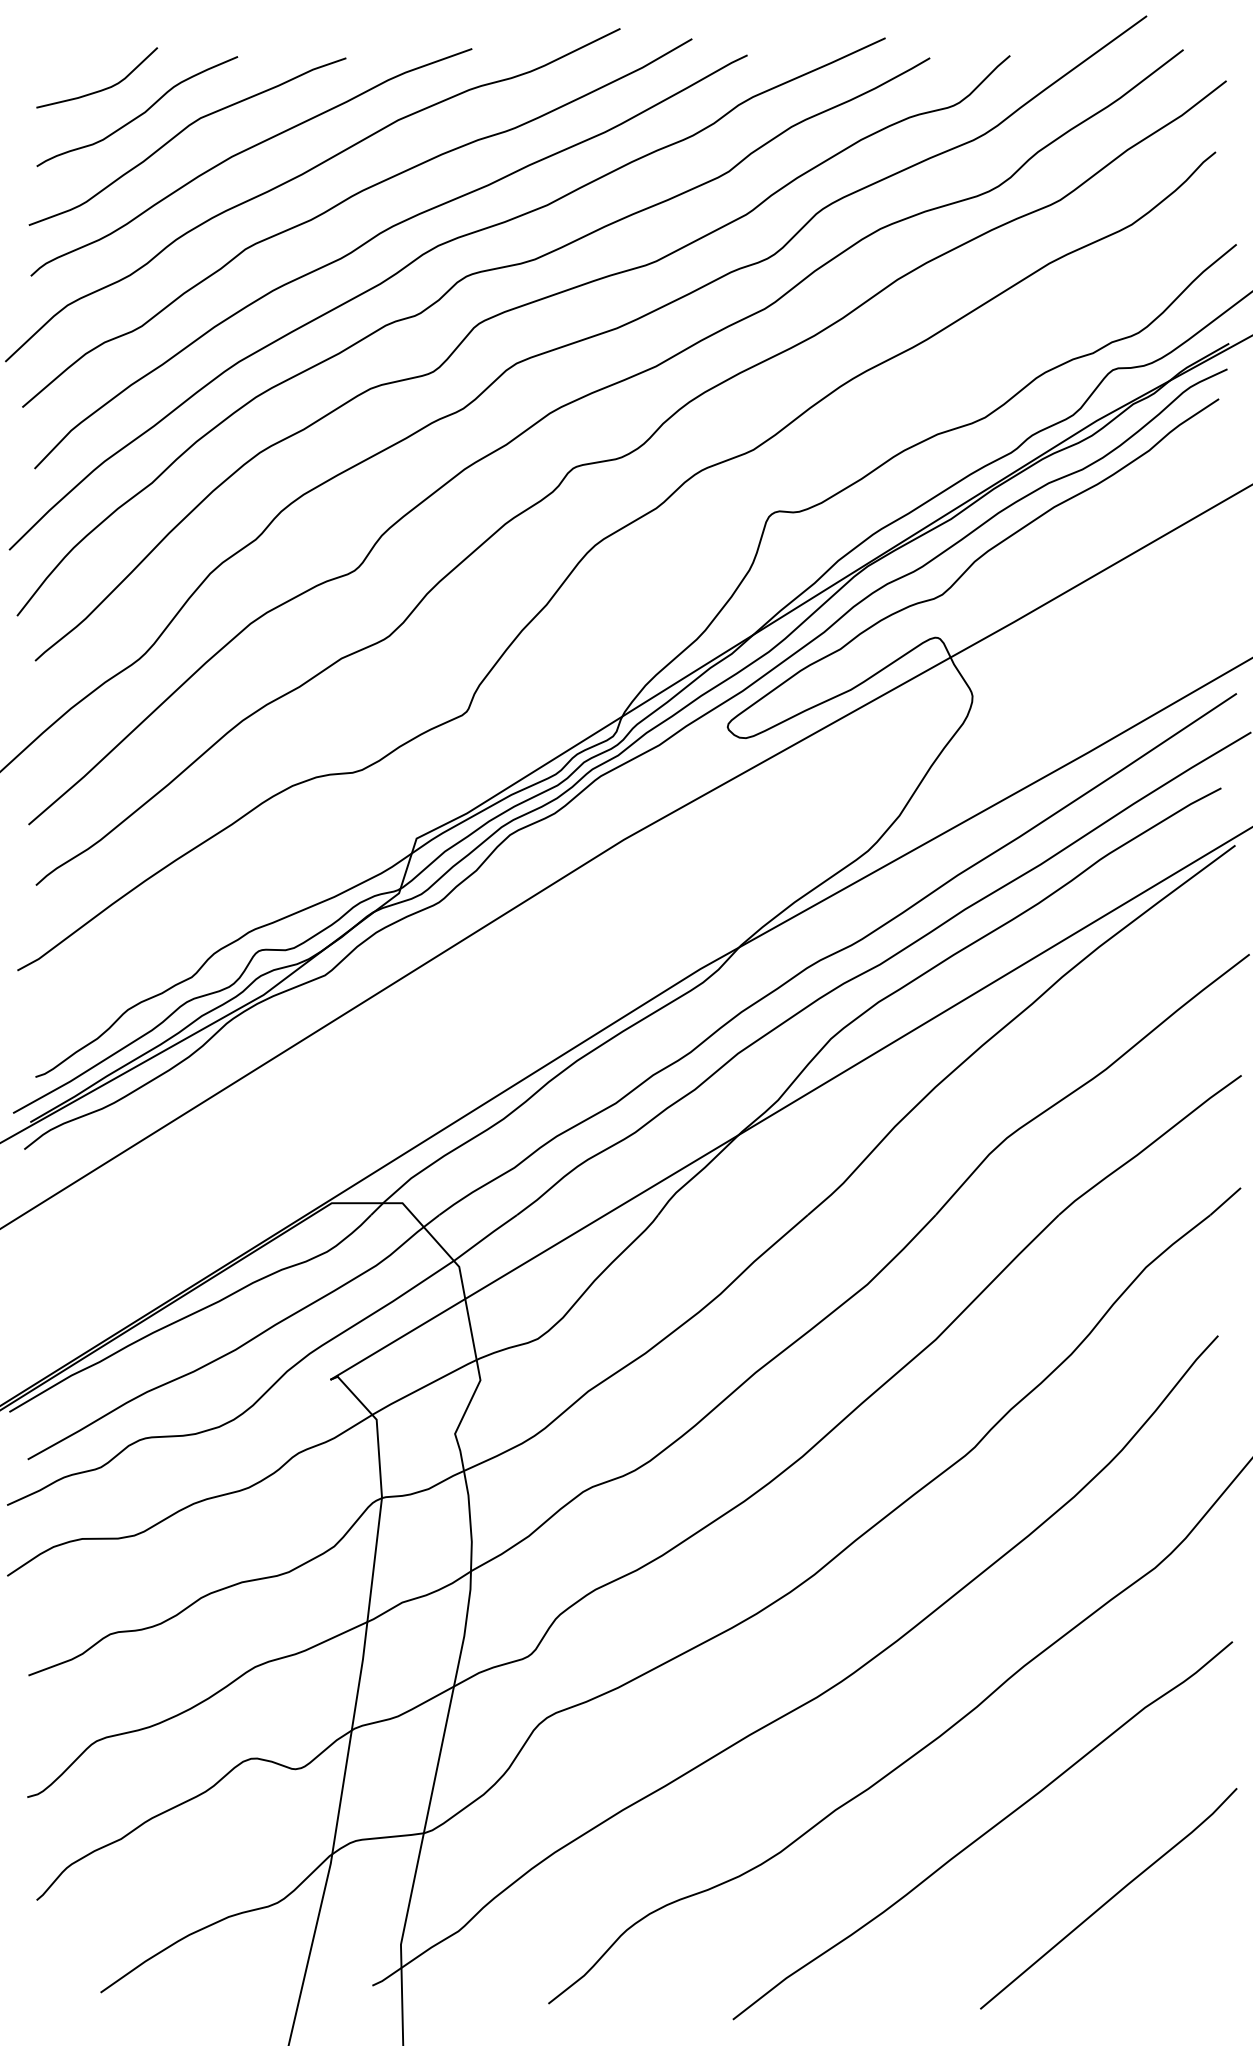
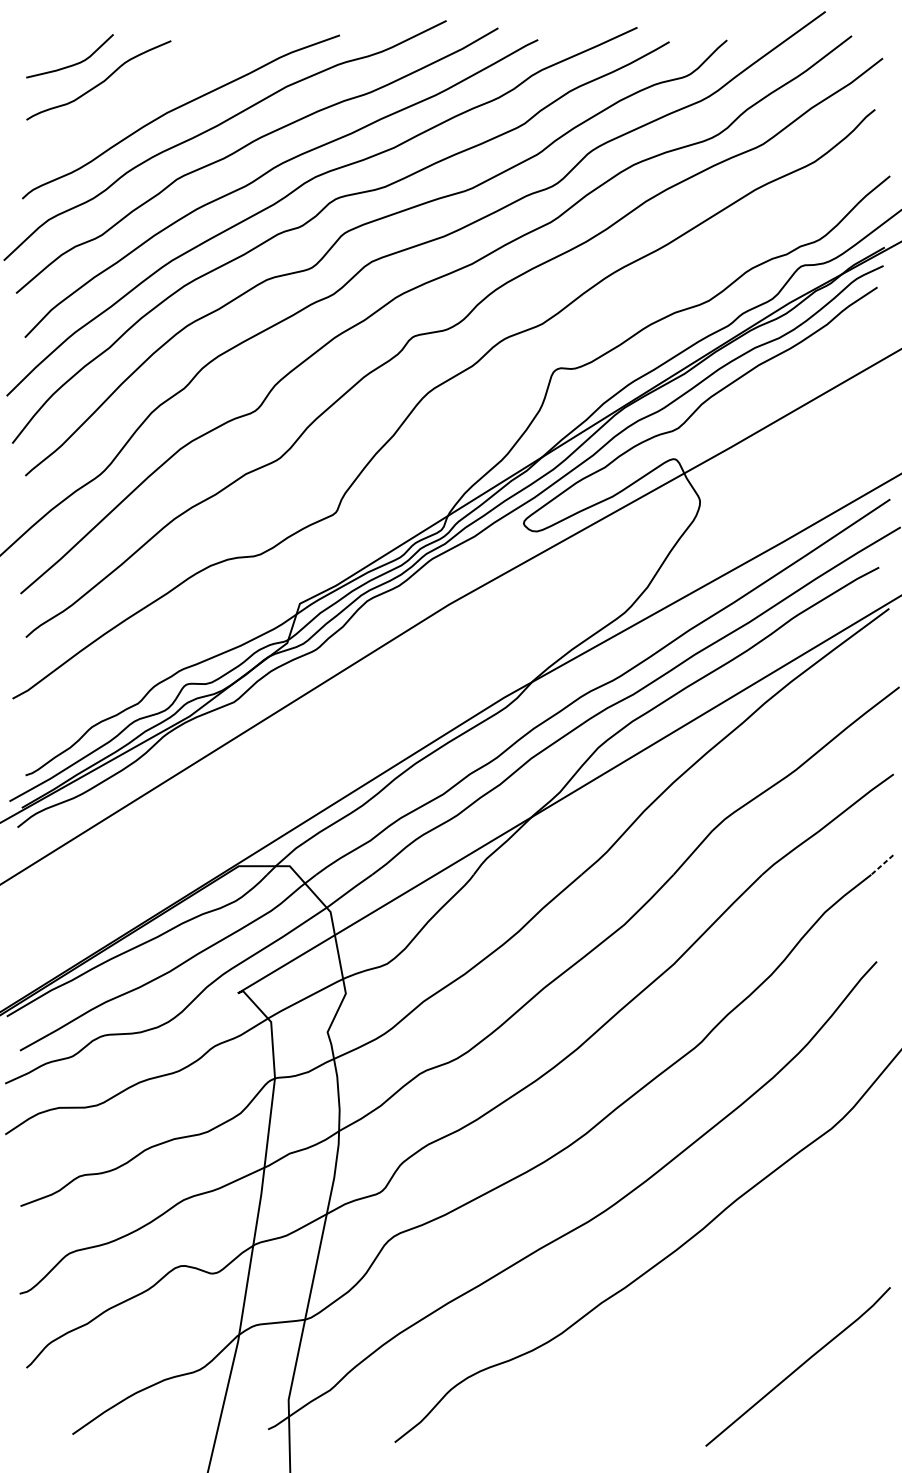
curve: (180, 133) -> (129, 96), removed
line: (1225, 1201) -> (882, 864), solid -> dashed
curve: (984, 1832) -> (708, 1319), removed

